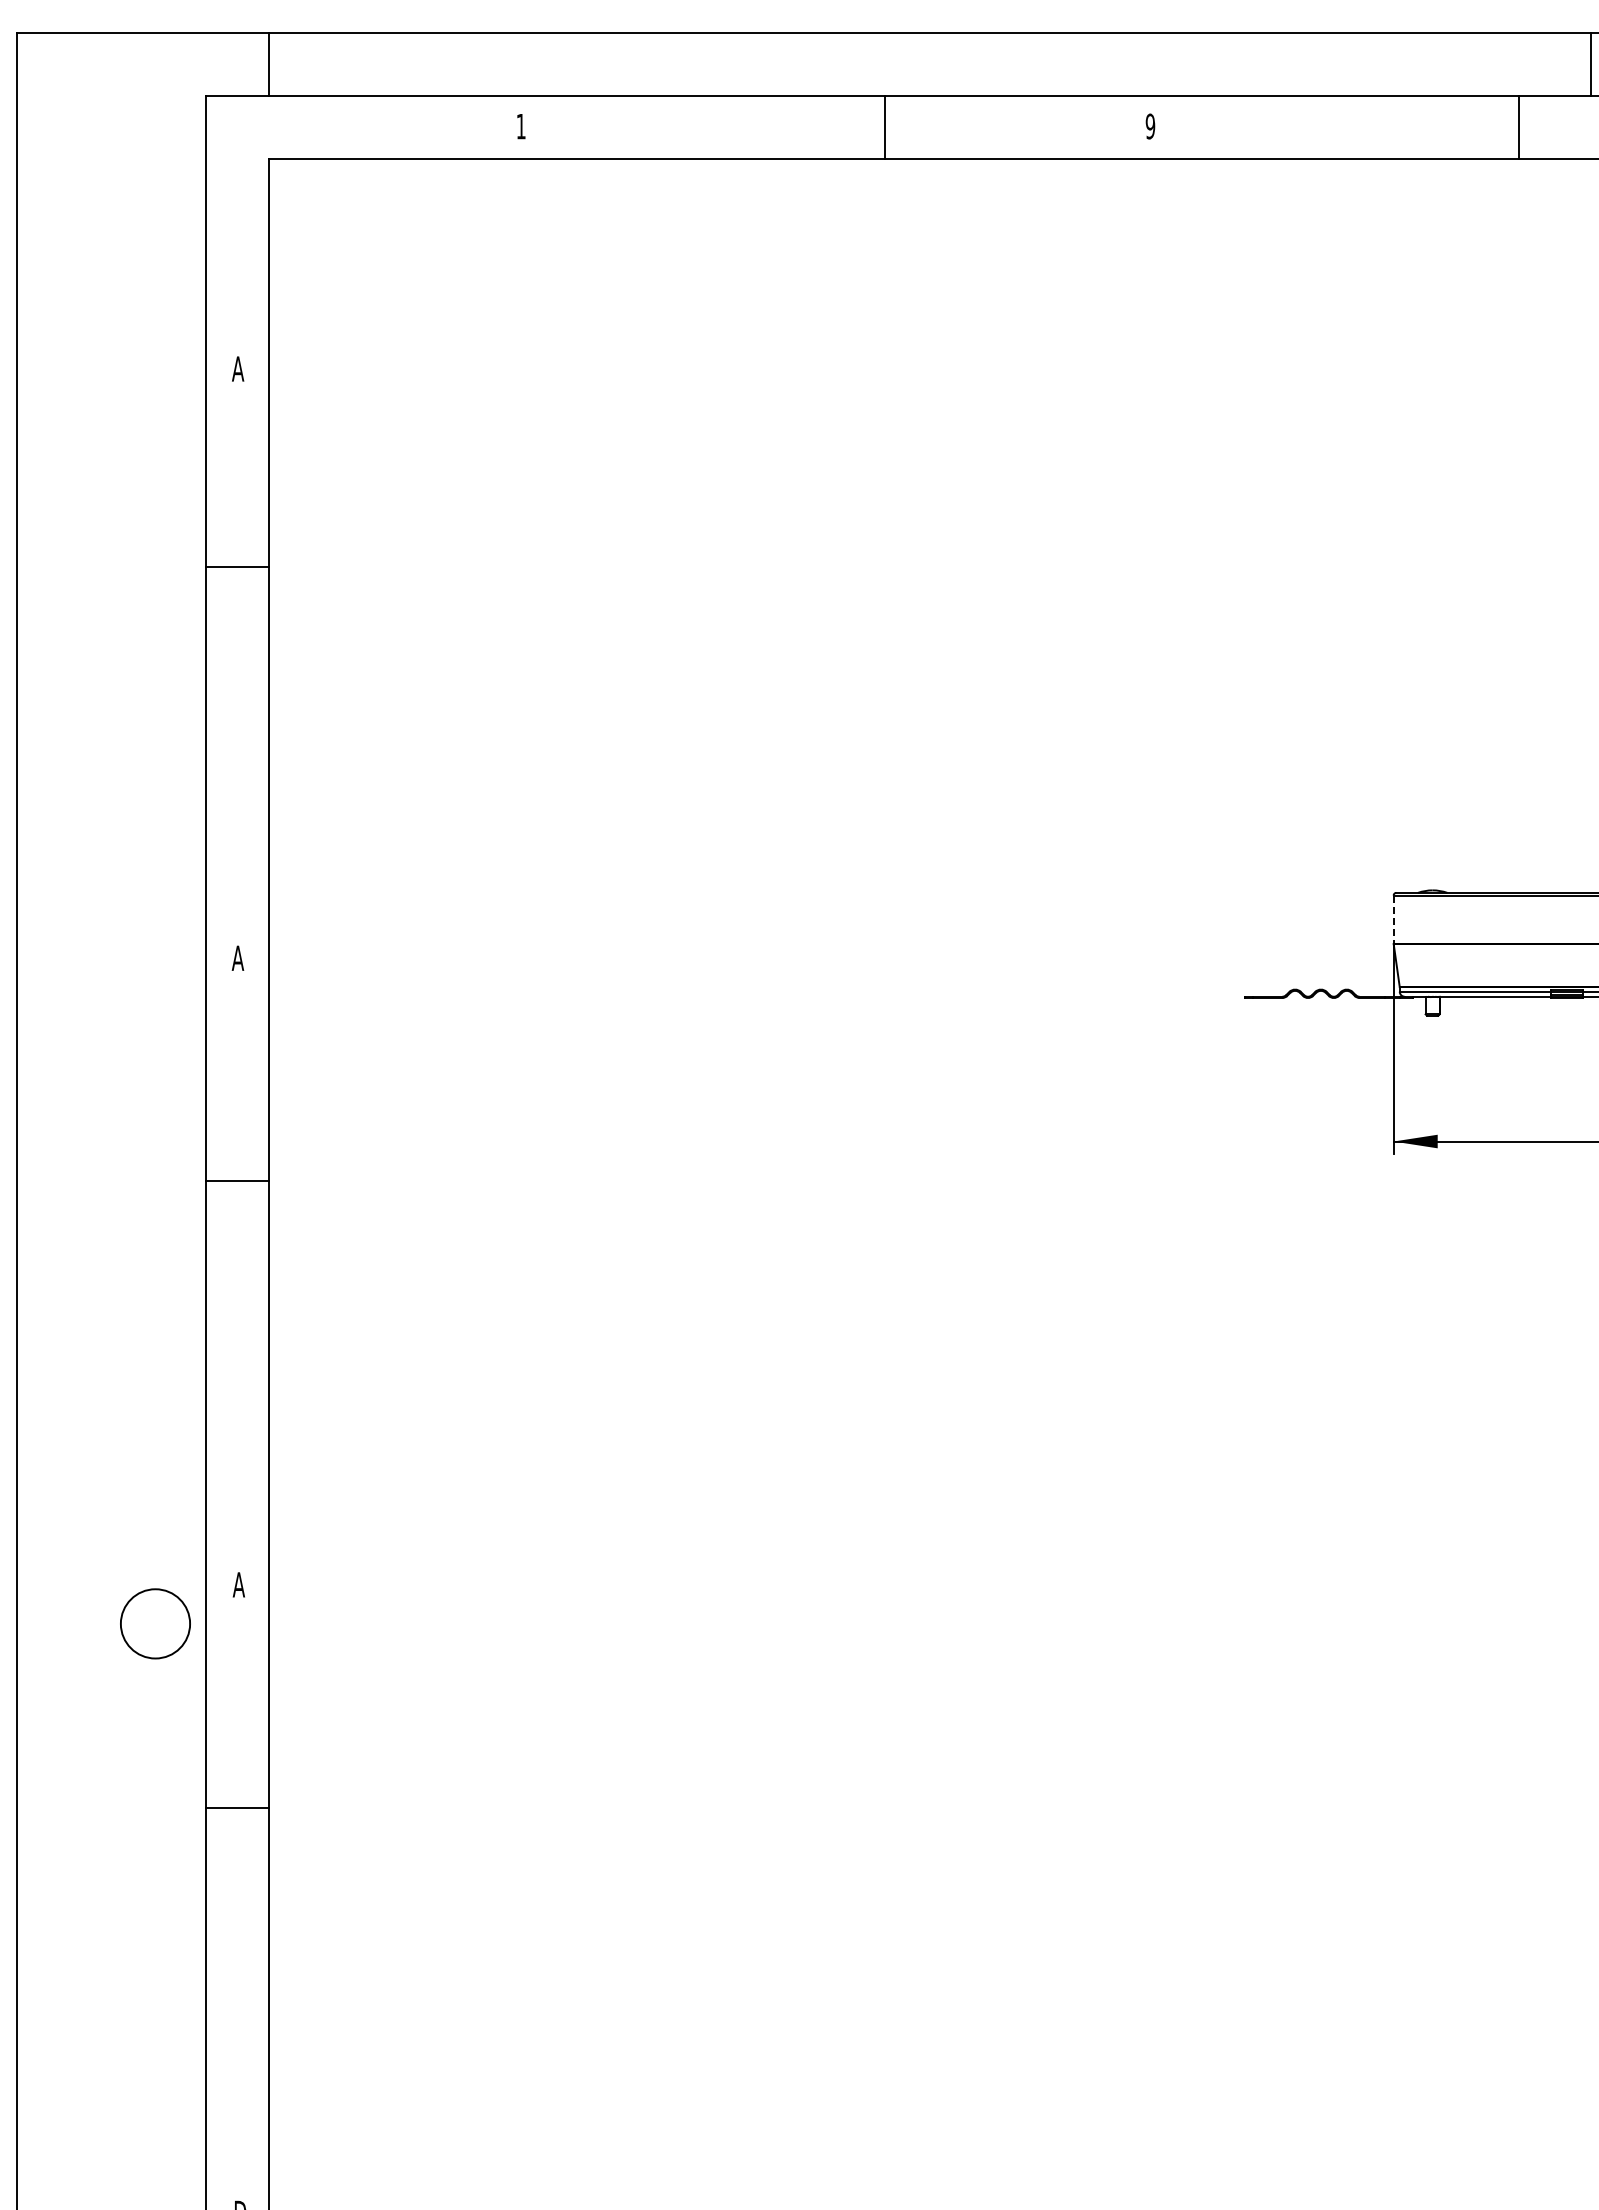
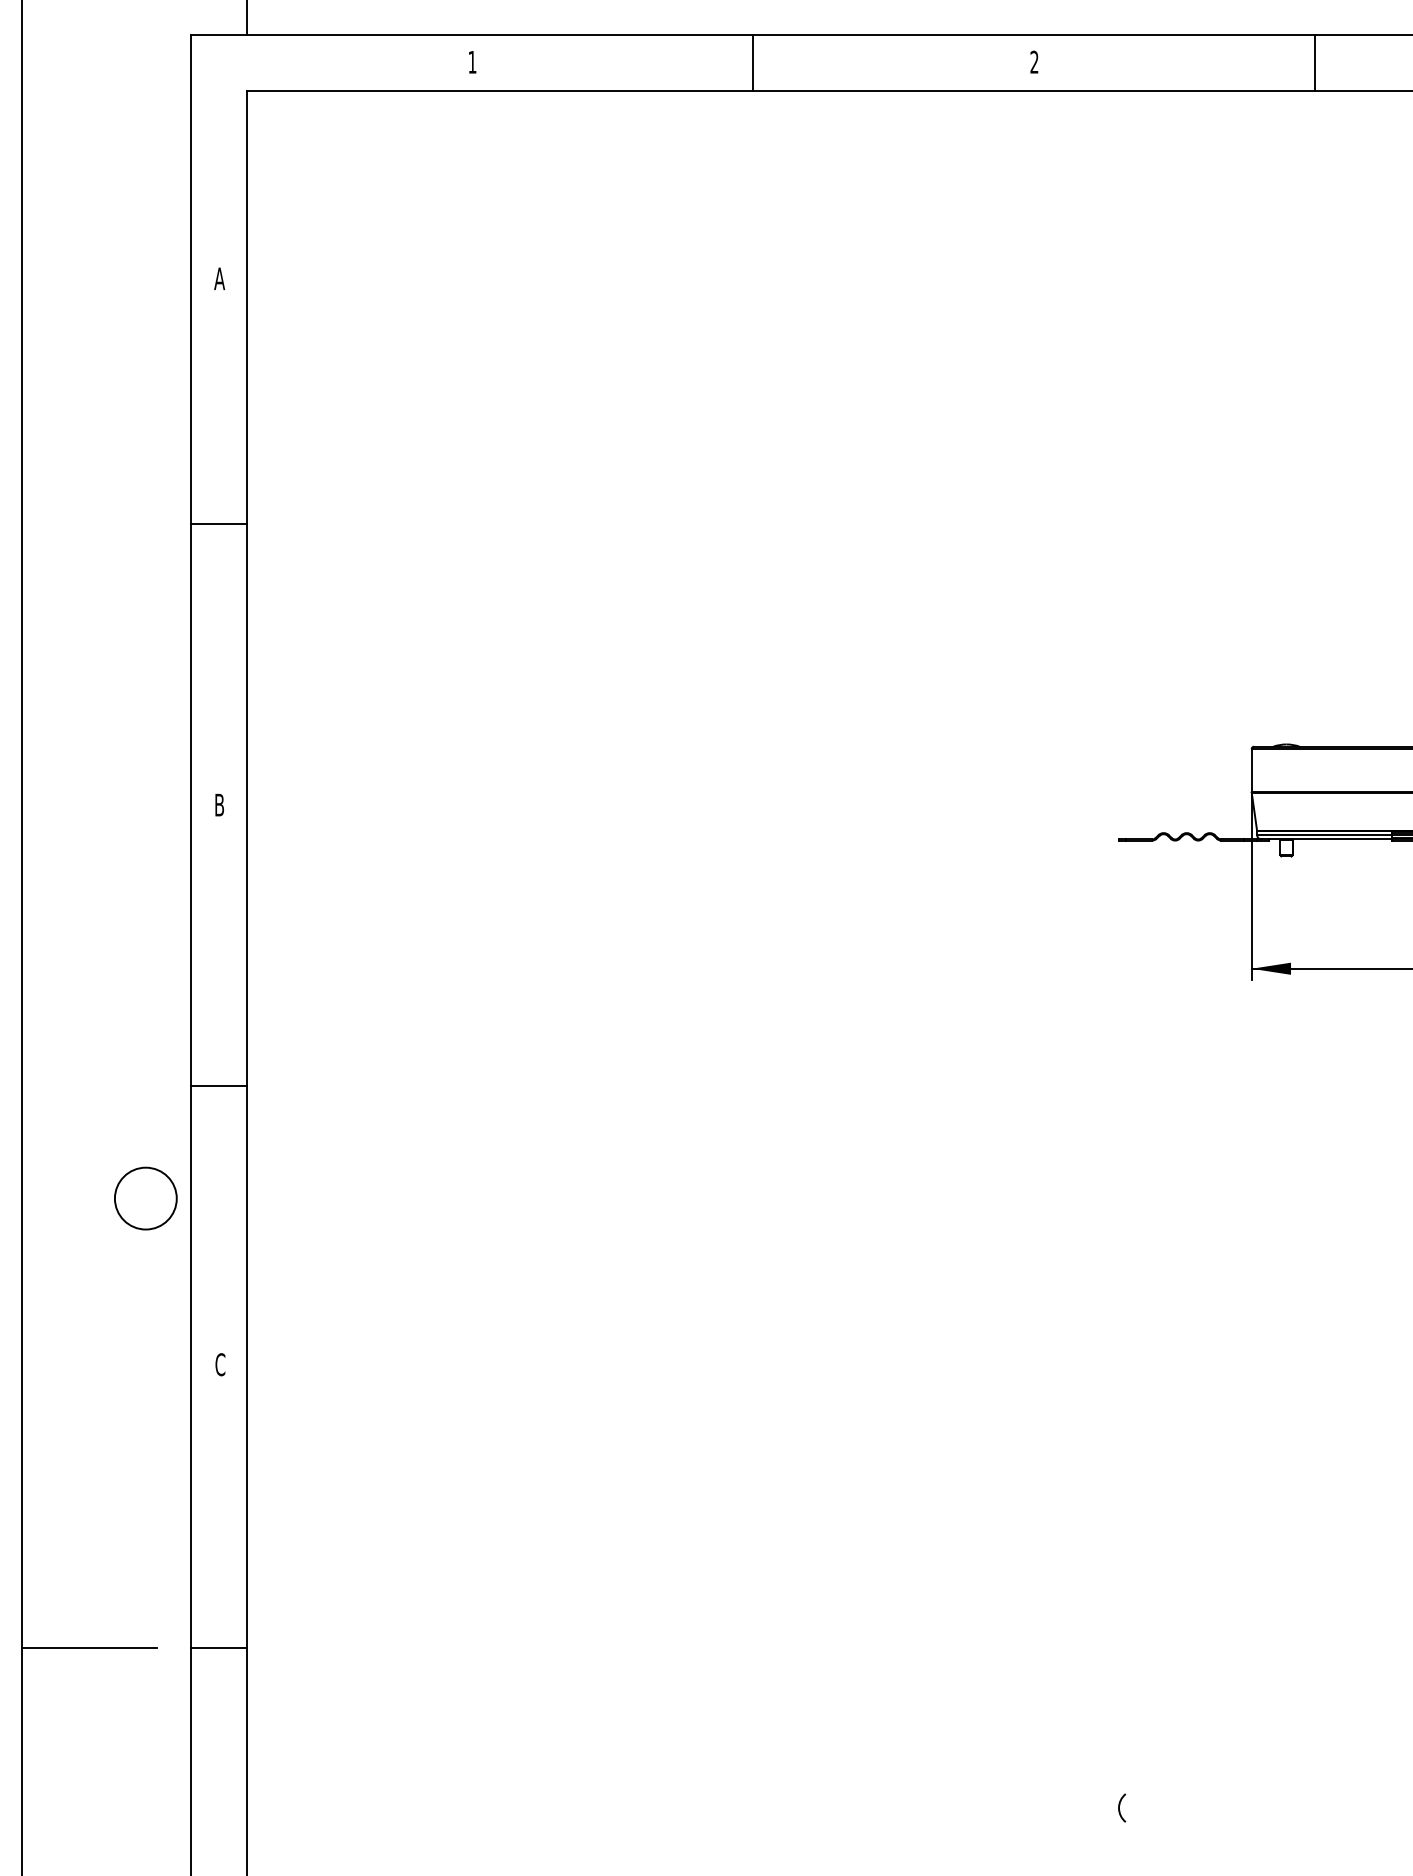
line: (885, 126) -> (753, 62), moved
text: (1150, 126) -> (1034, 62), 9 -> 2
line: (1518, 126) -> (1314, 62), moved
line: (236, 567) -> (218, 523), moved
line: (1393, 919) -> (1251, 770), dashed -> solid
text: (237, 957) -> (219, 804), A -> B
line: (236, 1180) -> (218, 1085), moved
text: (238, 1584) -> (220, 1364), A -> C
circle: (155, 1623) -> (145, 1198), moved
line: (236, 1808) -> (218, 1648), moved
line: (92, 1902) -> (89, 1648), added
arc: (1246, 2082) -> (1120, 1809), added

